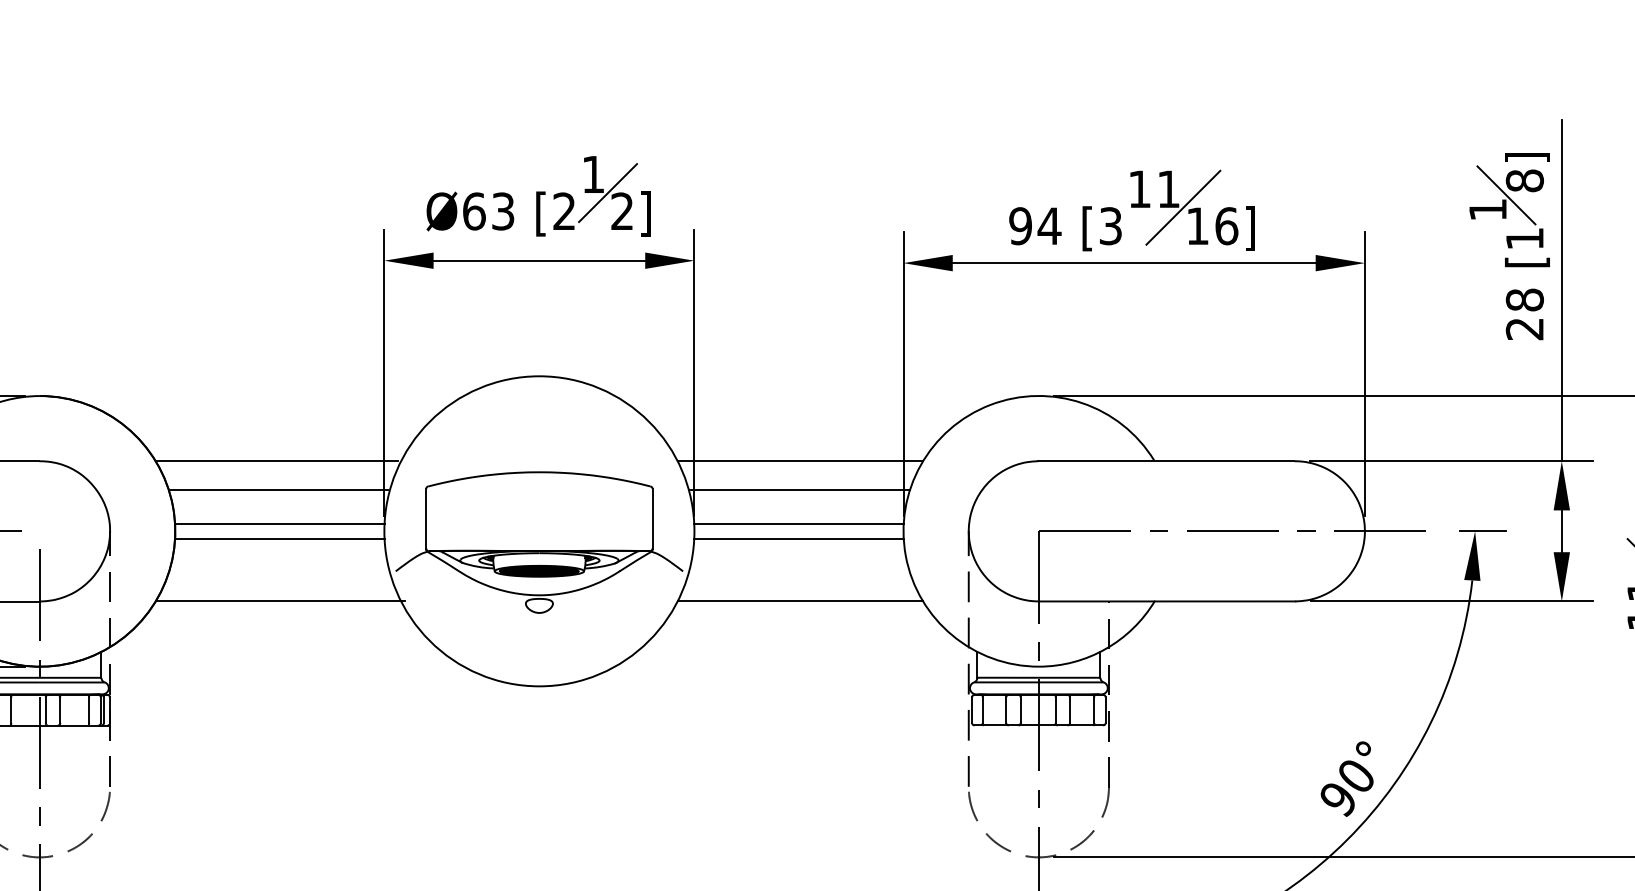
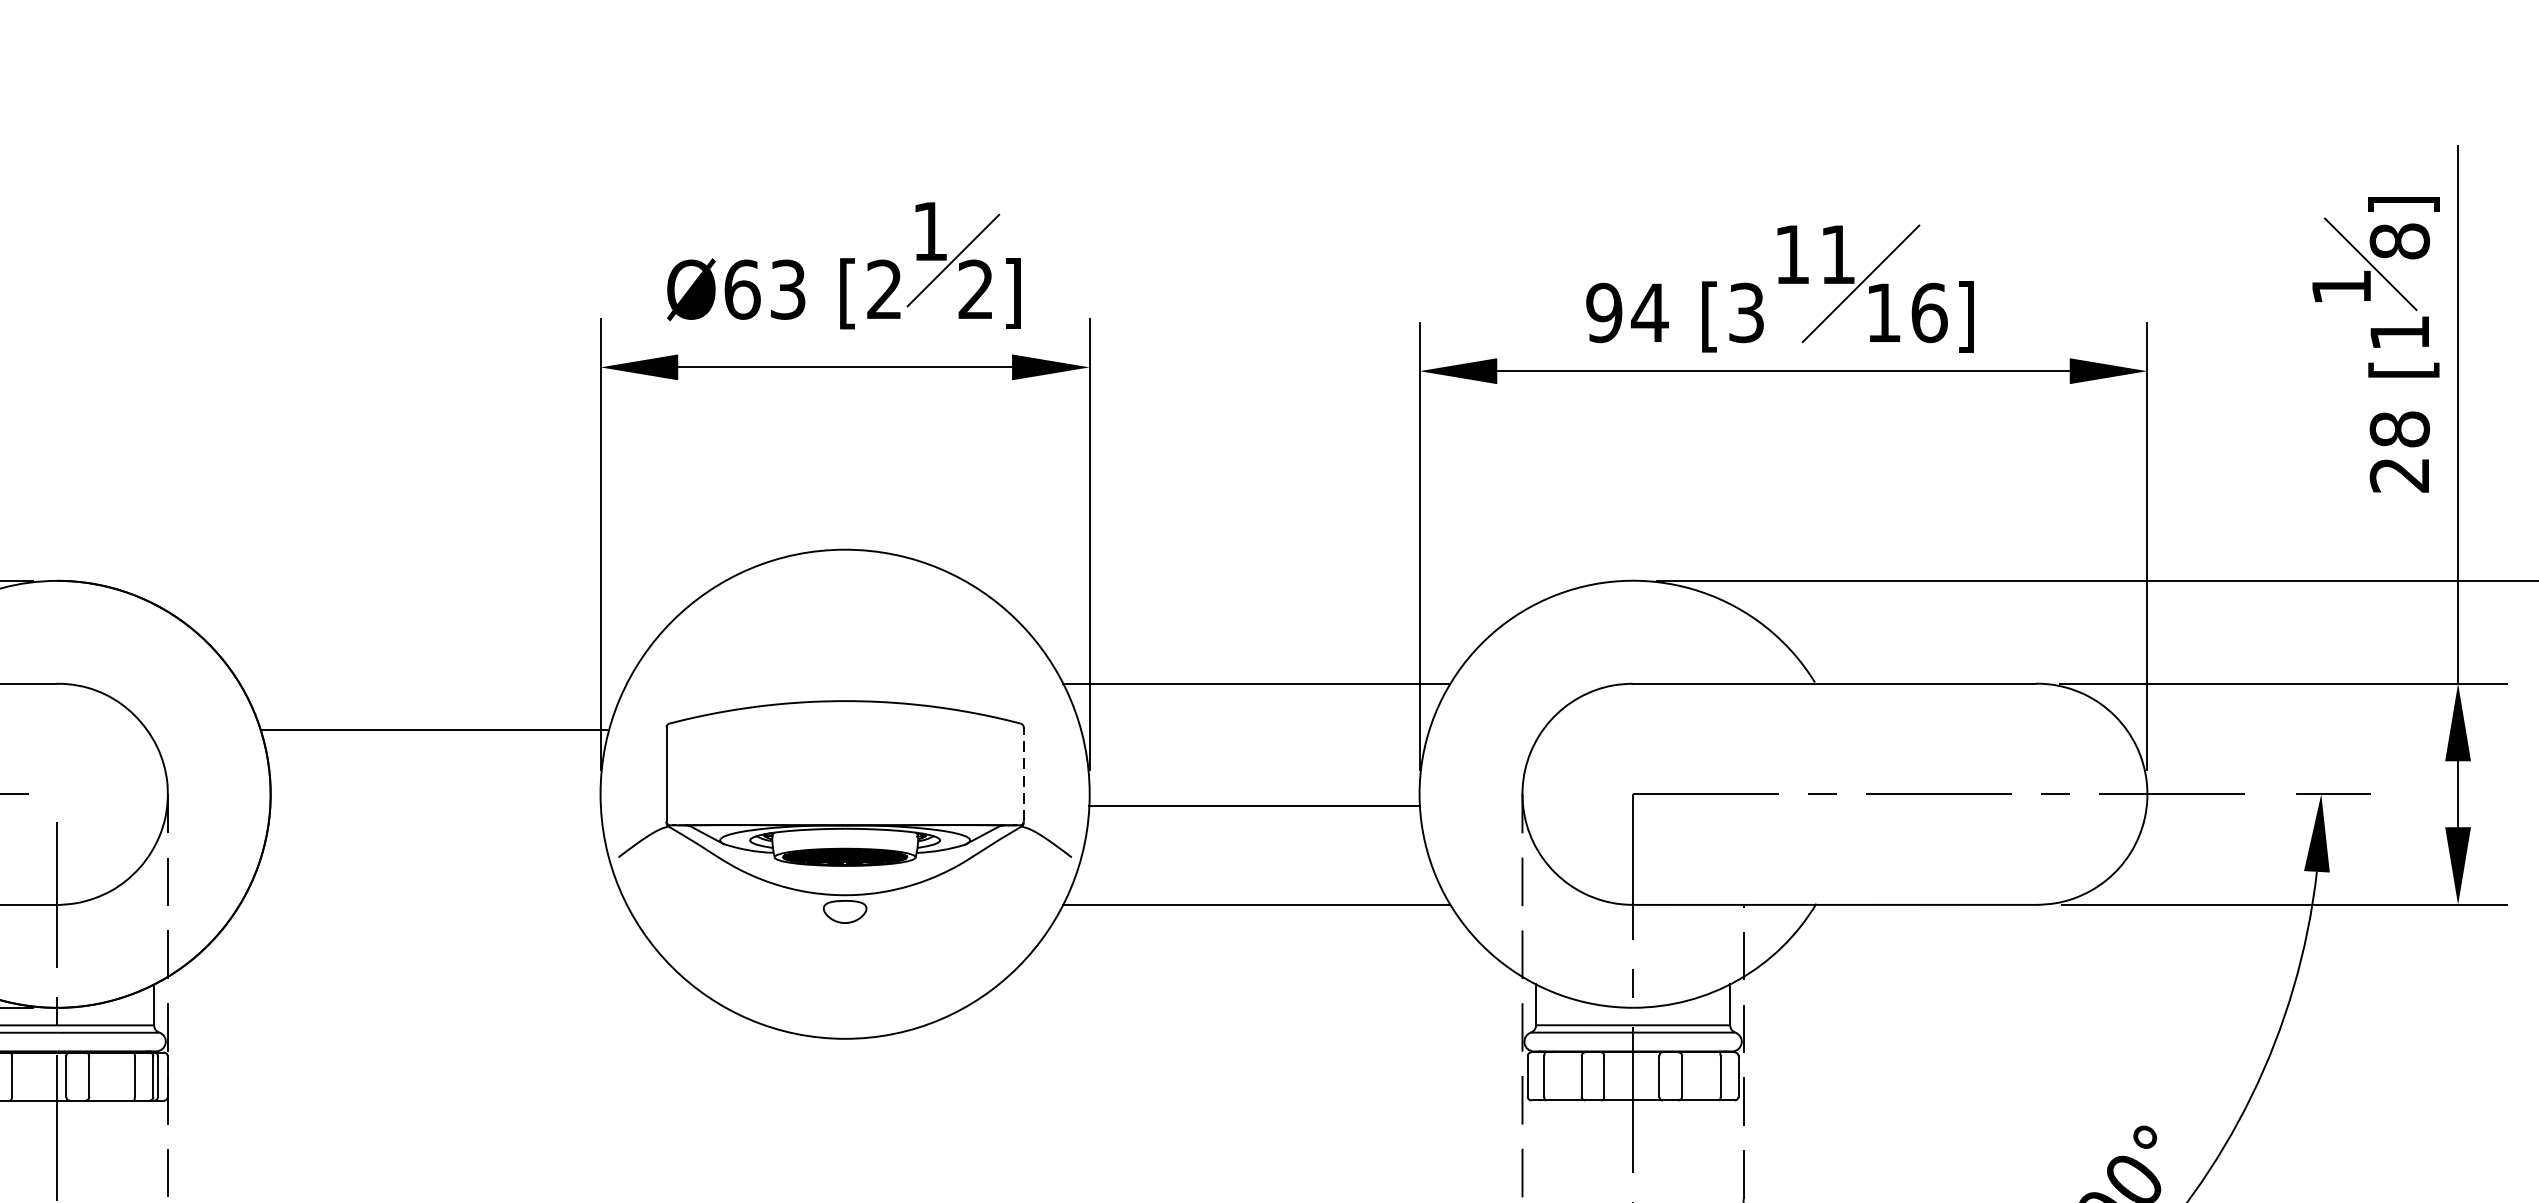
line: (276, 461) -> (430, 684), removed
line: (799, 490) -> (1255, 729), removed
line: (652, 518) -> (1023, 774), solid -> dashed
line: (279, 523) -> (435, 781), removed
line: (798, 523) -> (1253, 781), removed
line: (279, 538) -> (435, 805), removed
line: (279, 601) -> (435, 904), removed

